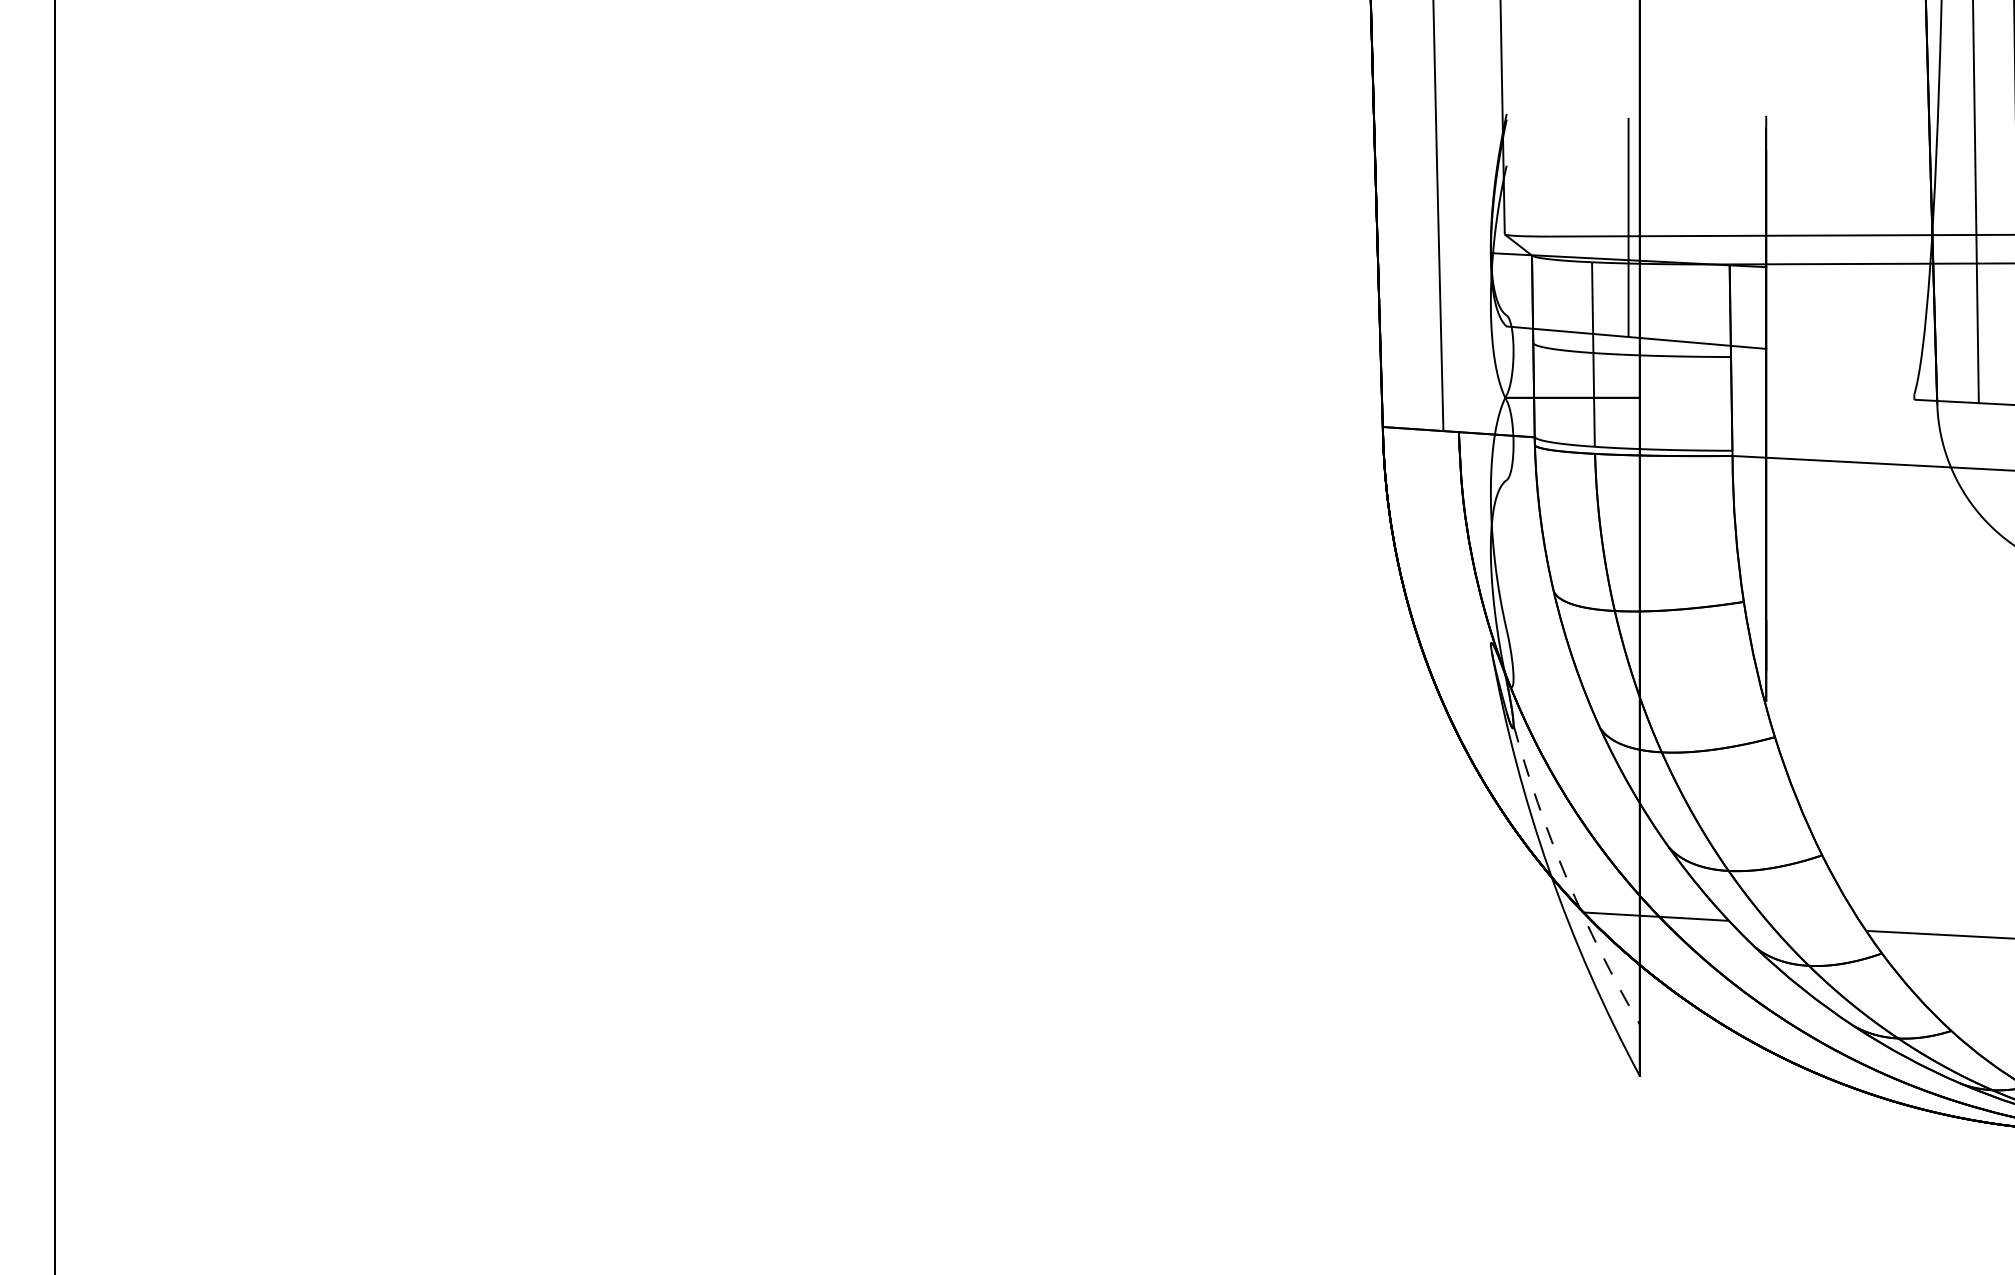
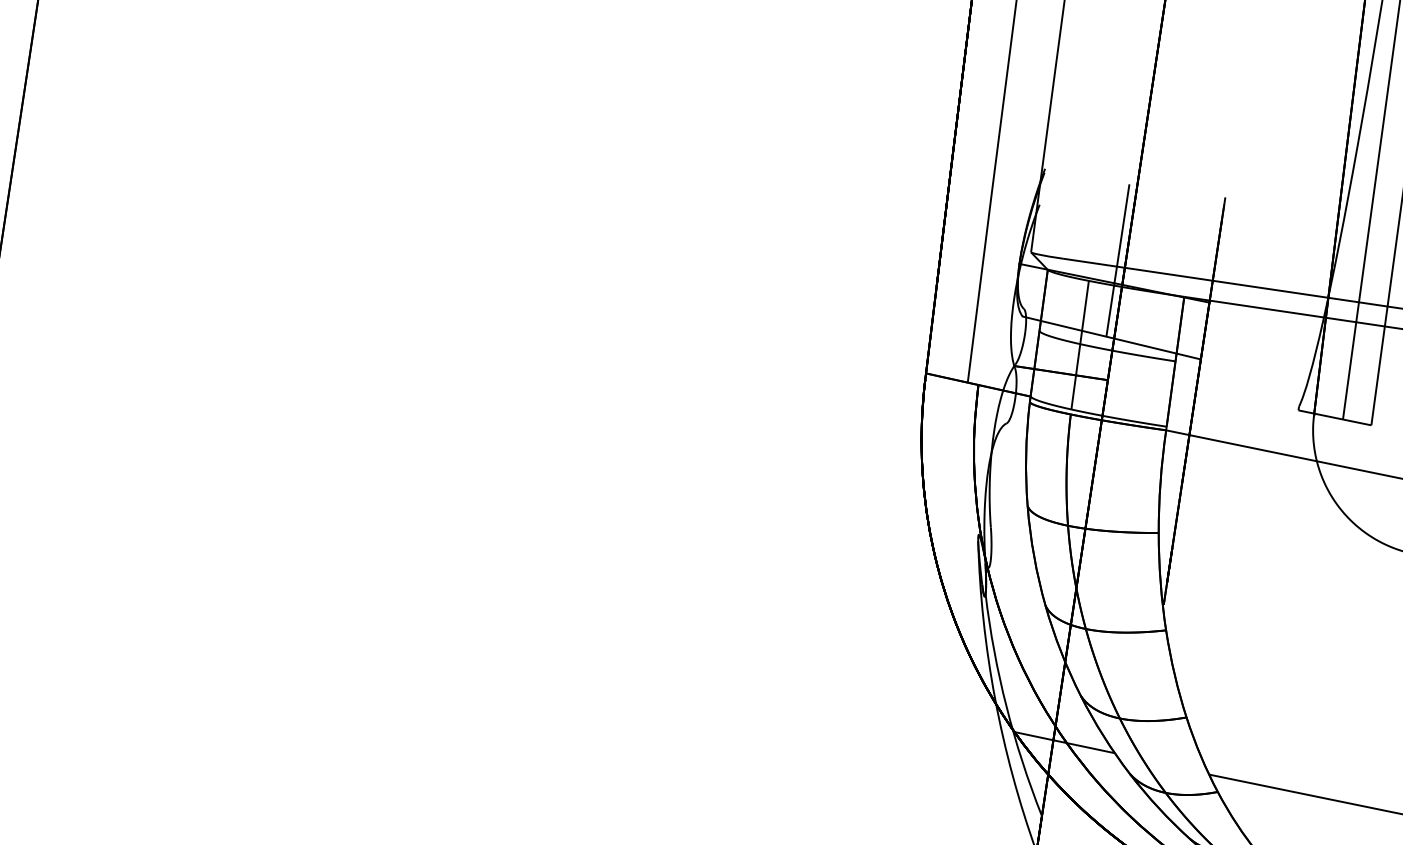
arc: (1566, 878) -> (1006, 706), dashed -> solid

